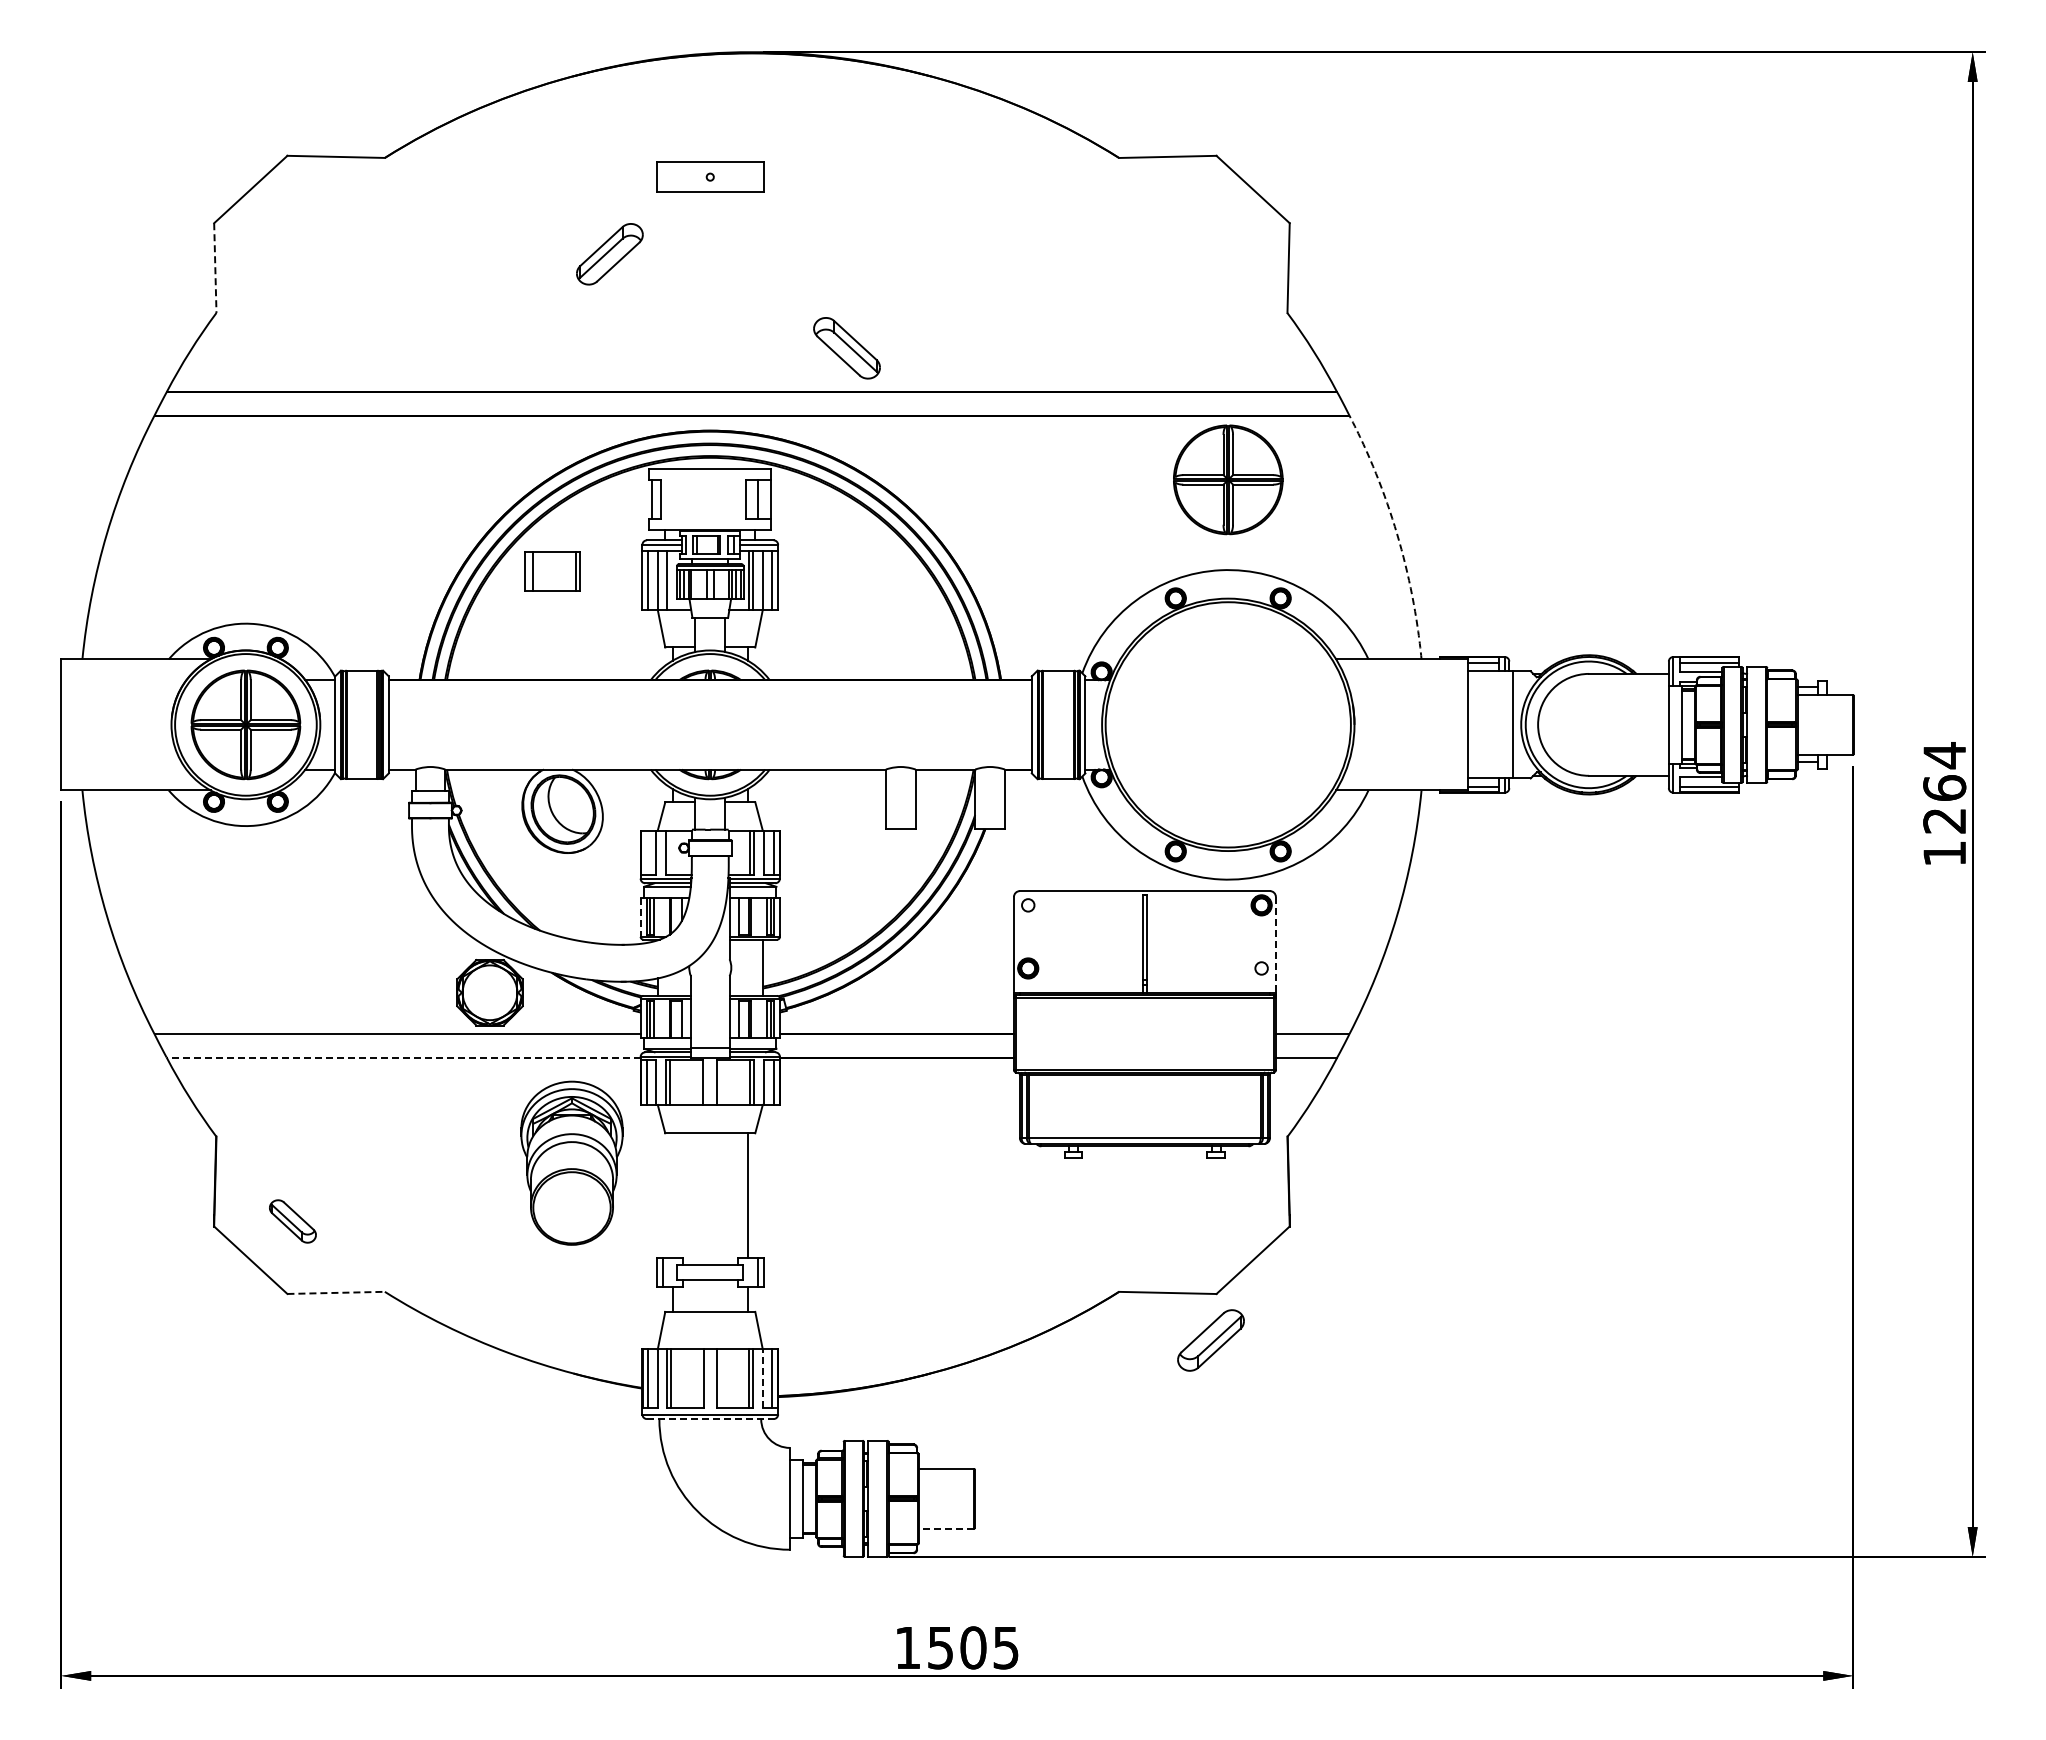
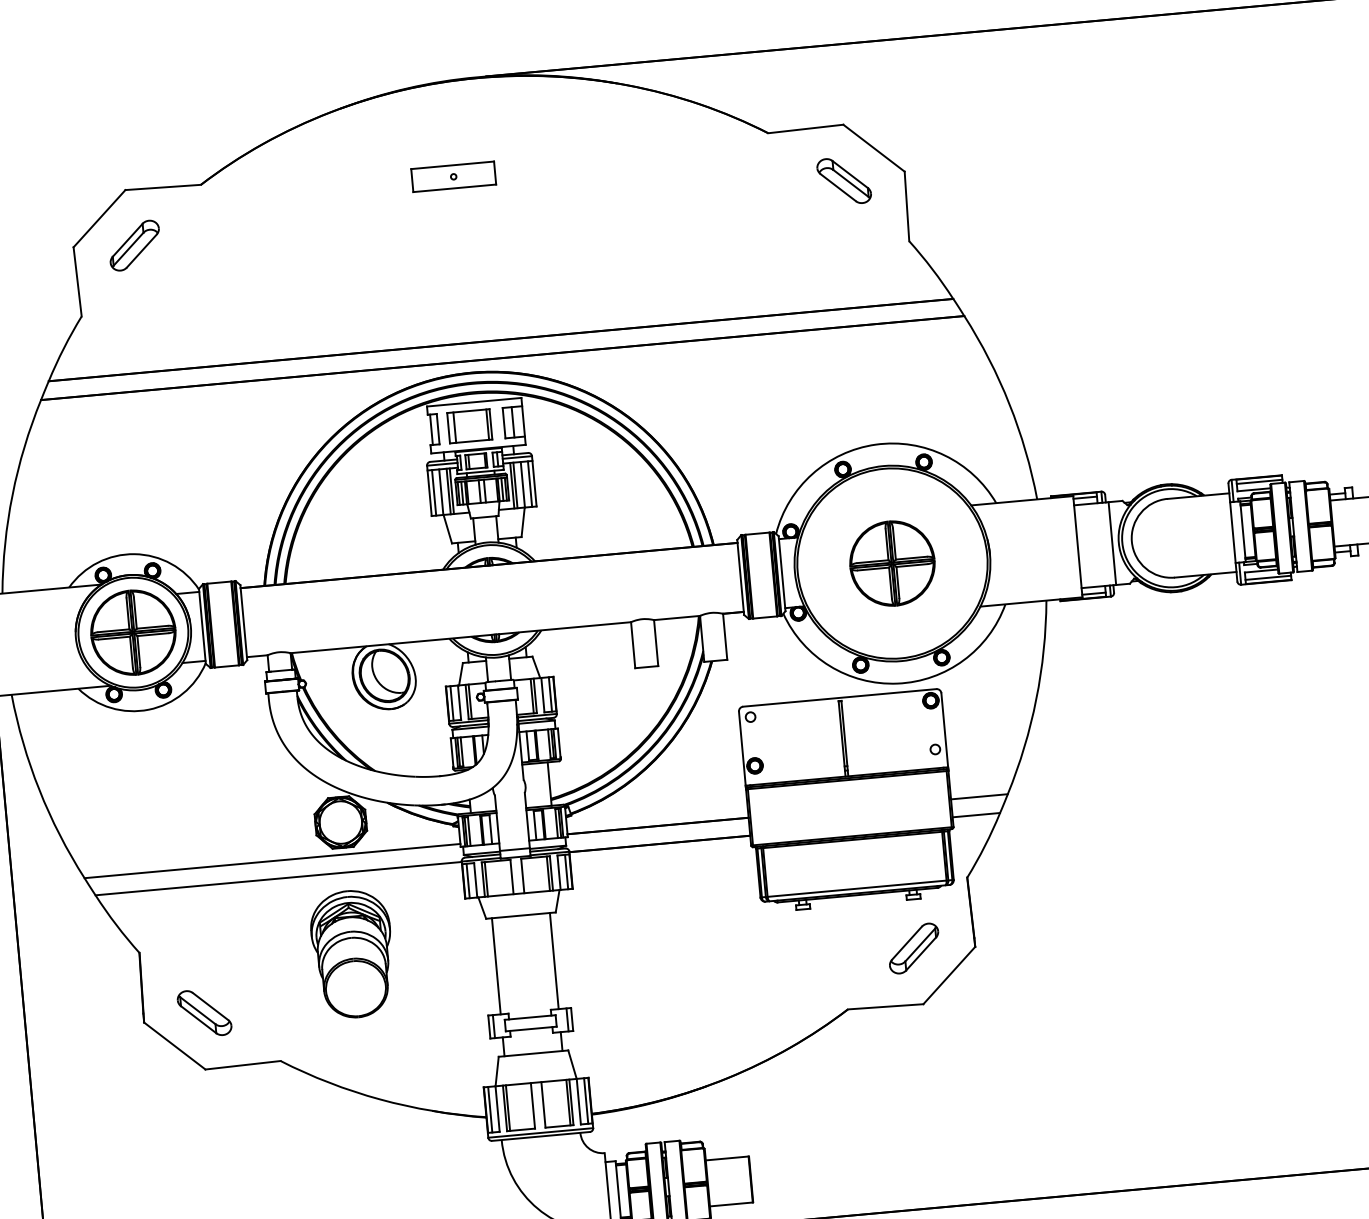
part: (609, 254) -> (134, 245), moved
line: (215, 268) -> (77, 282), dashed -> solid
part: (846, 348) -> (843, 181), moved
part: (1228, 479) -> (892, 563), moved
arc: (1397, 534) -> (1009, 404), dashed -> solid
part: (552, 571) -> (469, 426), moved
line: (671, 580) -> (452, 491), added
line: (646, 852) -> (451, 703), added
line: (670, 852) -> (470, 701), added
line: (640, 916) -> (451, 753), dashed -> solid
line: (1275, 944) -> (944, 729), dashed -> solid
line: (403, 1057) -> (278, 878), dashed -> solid
part: (571, 1162) -> (352, 953), moved
line: (672, 1195) -> (496, 966), added
part: (292, 1221) -> (204, 1013), size x1.43
line: (336, 1292) -> (243, 1064), dashed -> solid
part: (1210, 1340) -> (913, 948), moved
line: (762, 1378) -> (578, 1101), dashed -> solid
line: (710, 1419) -> (541, 1136), dashed -> solid
line: (946, 1528) -> (731, 1204), dashed -> solid

